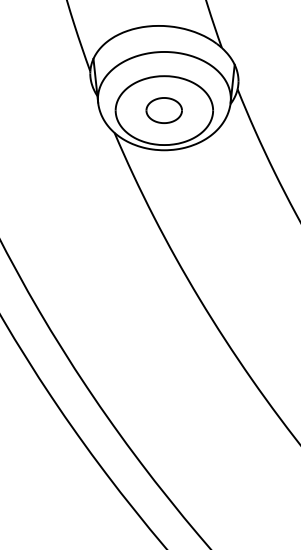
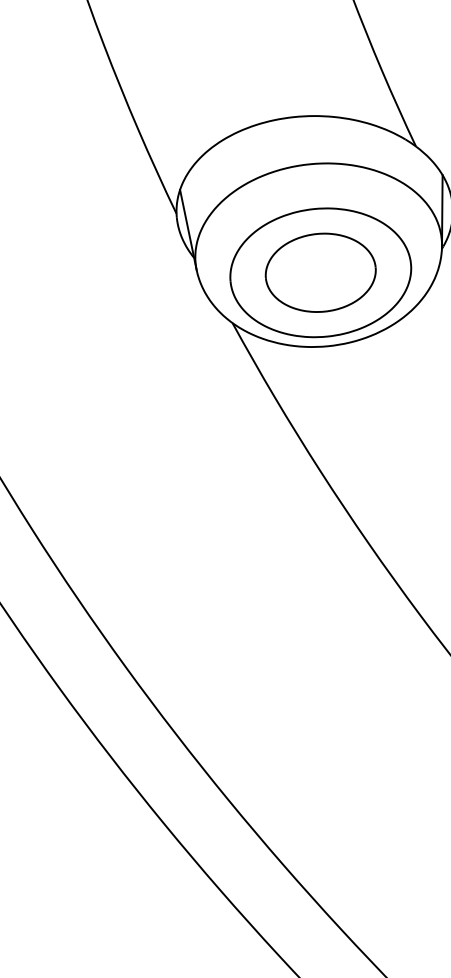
part: (163, 110) -> (319, 272), size x1.67

